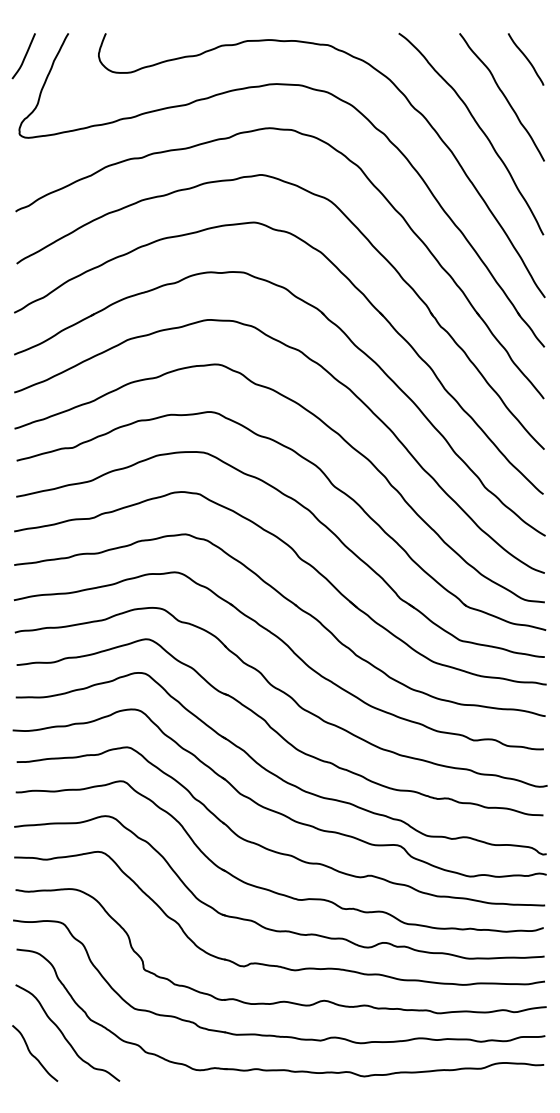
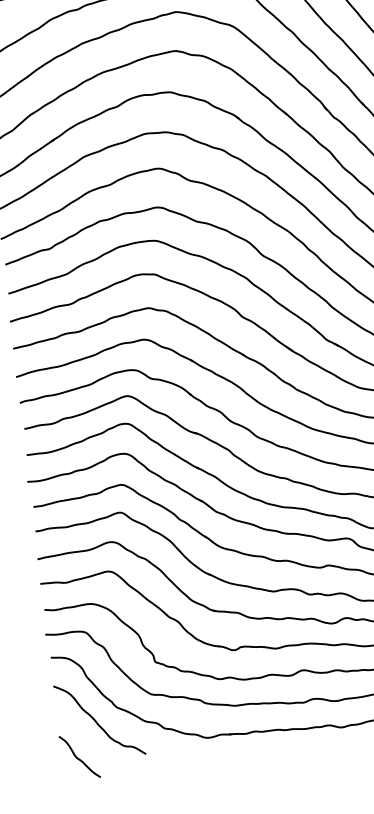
curve: (33, 1054) -> (78, 757), moved

